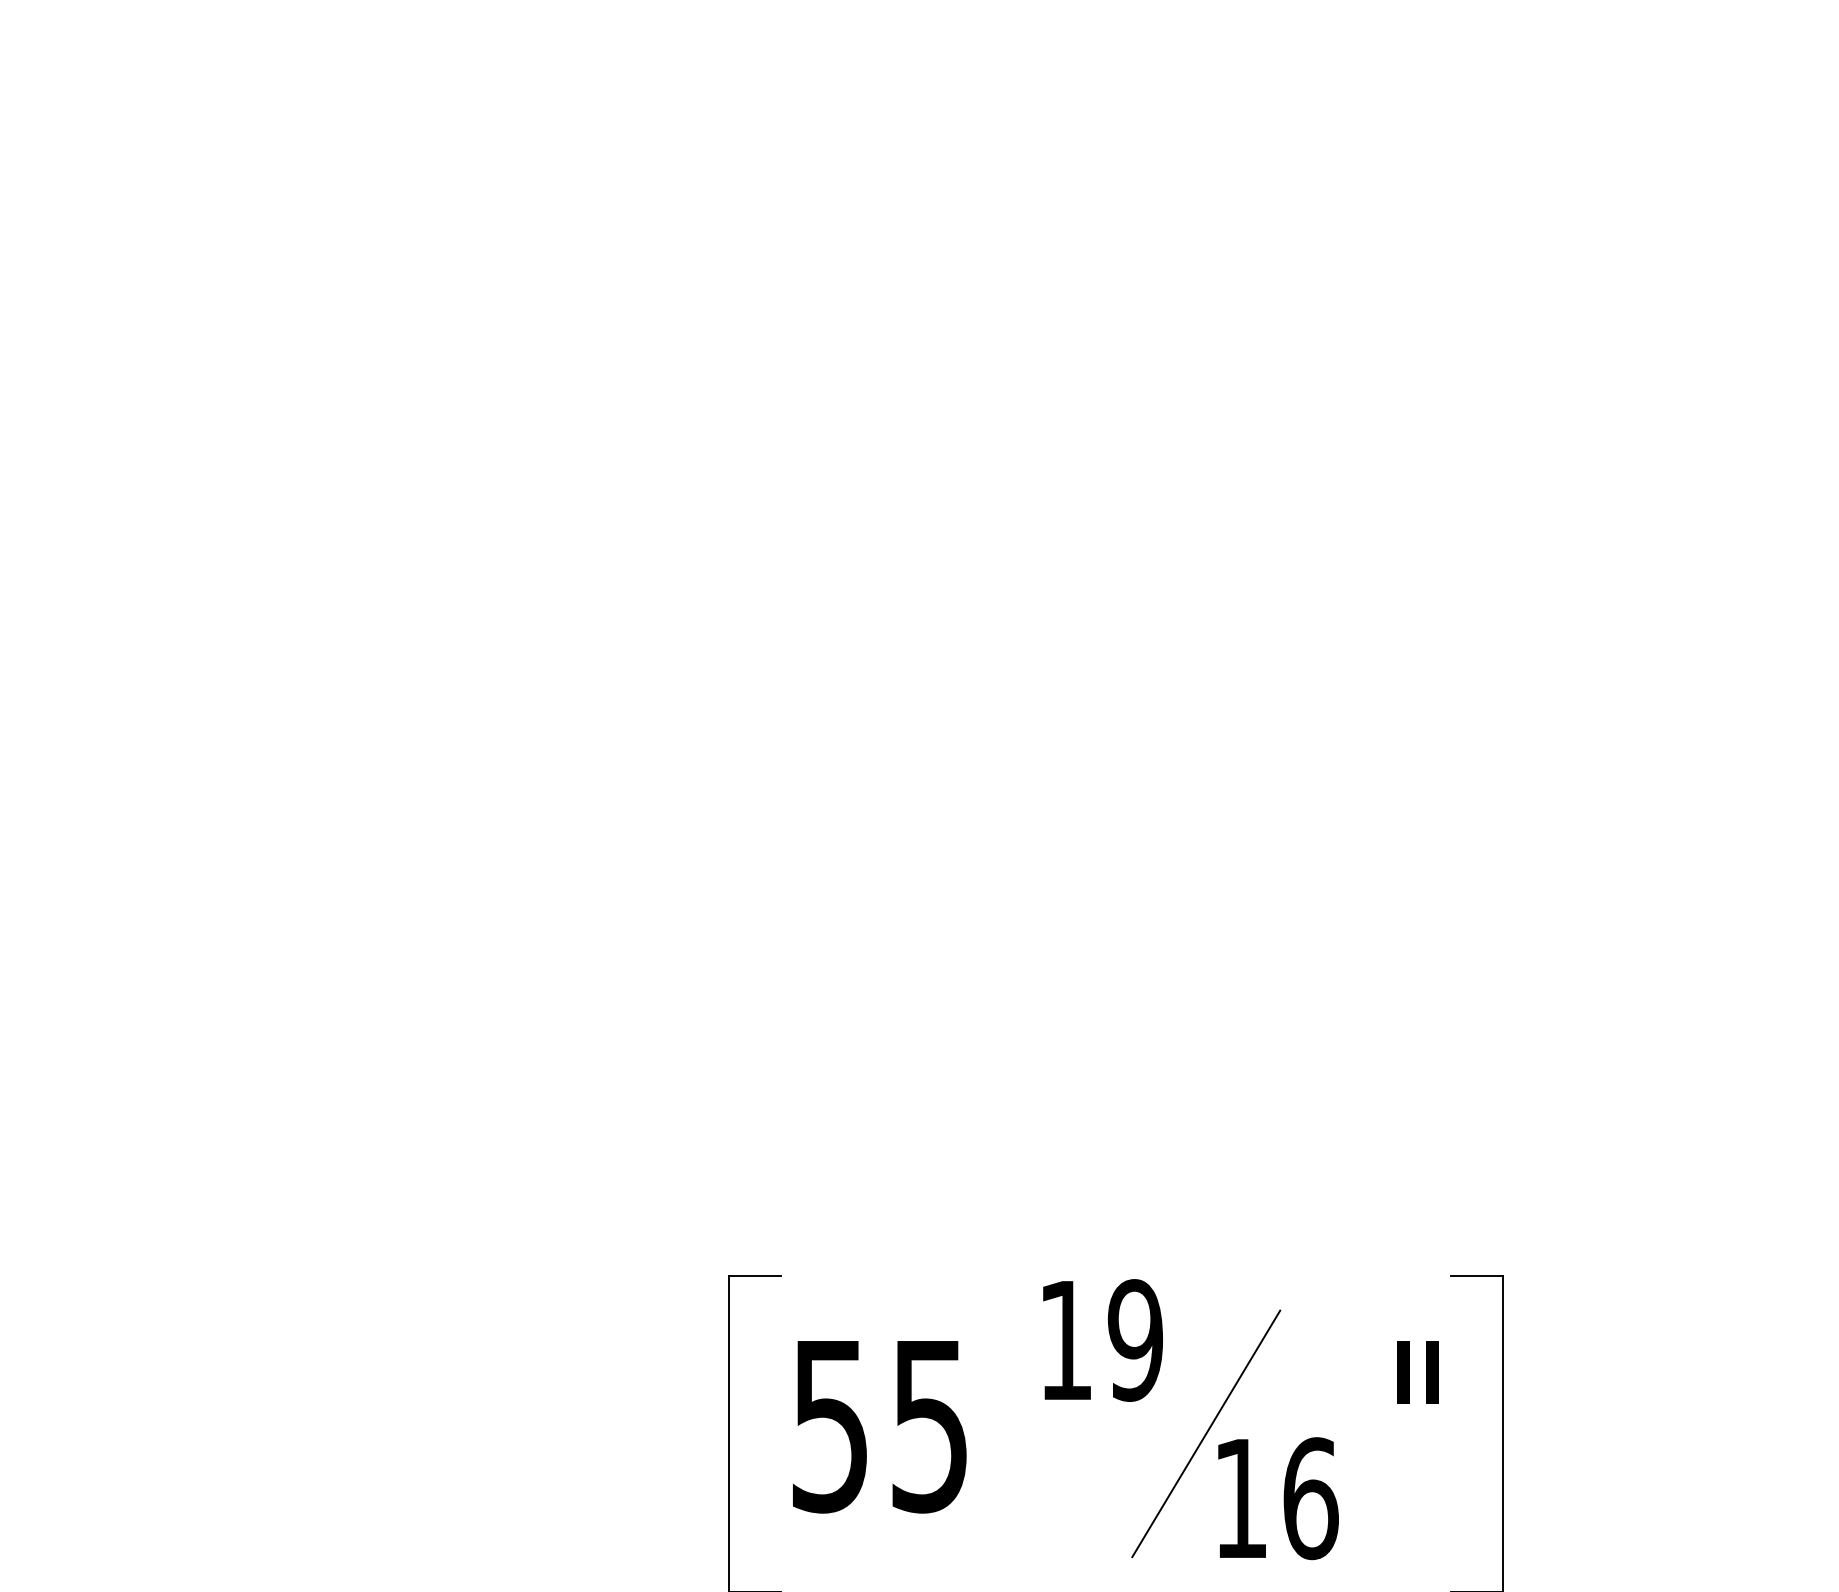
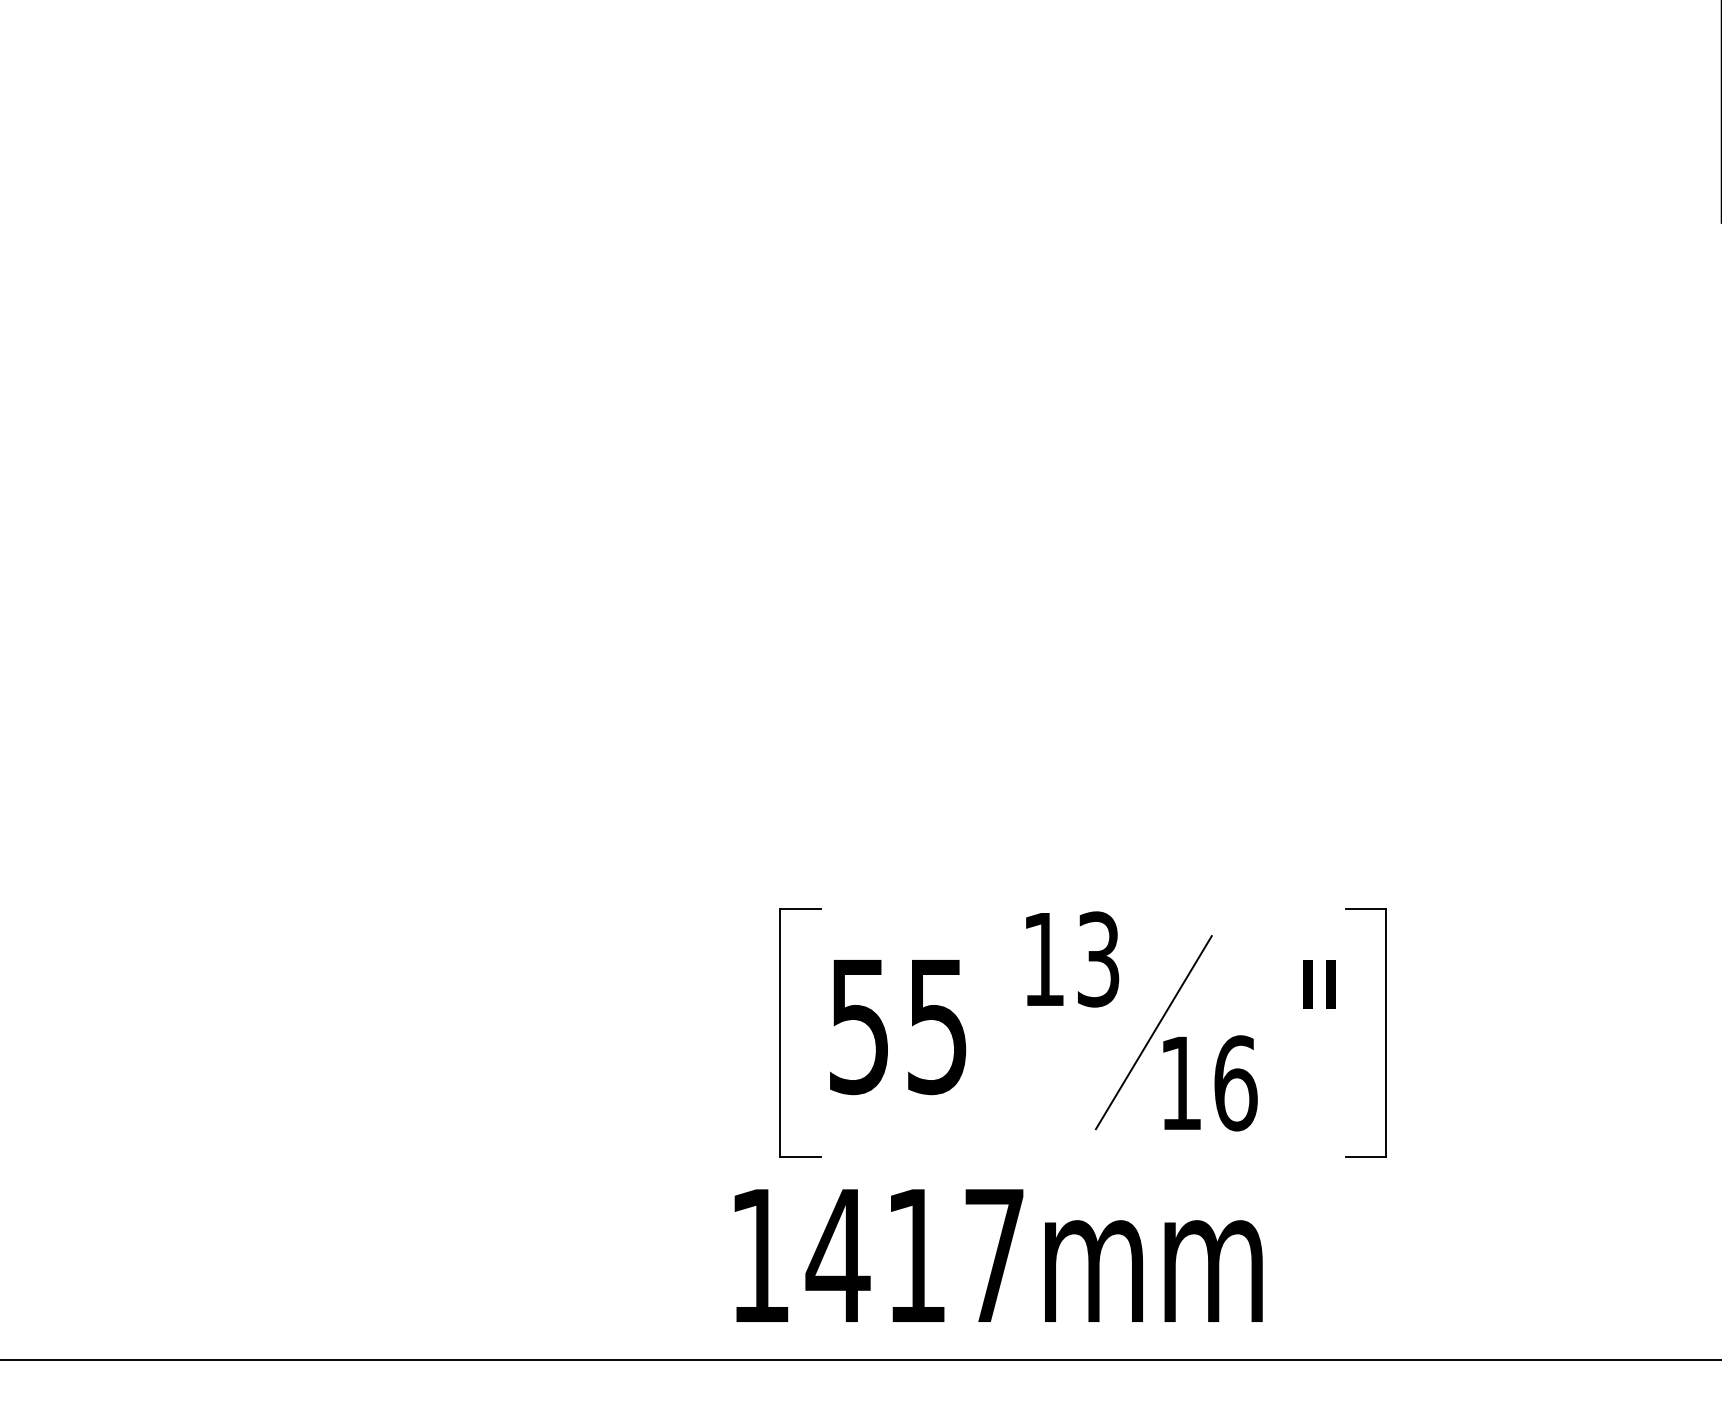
text: (1134, 1340) -> (1097, 959), 19 -> 13

